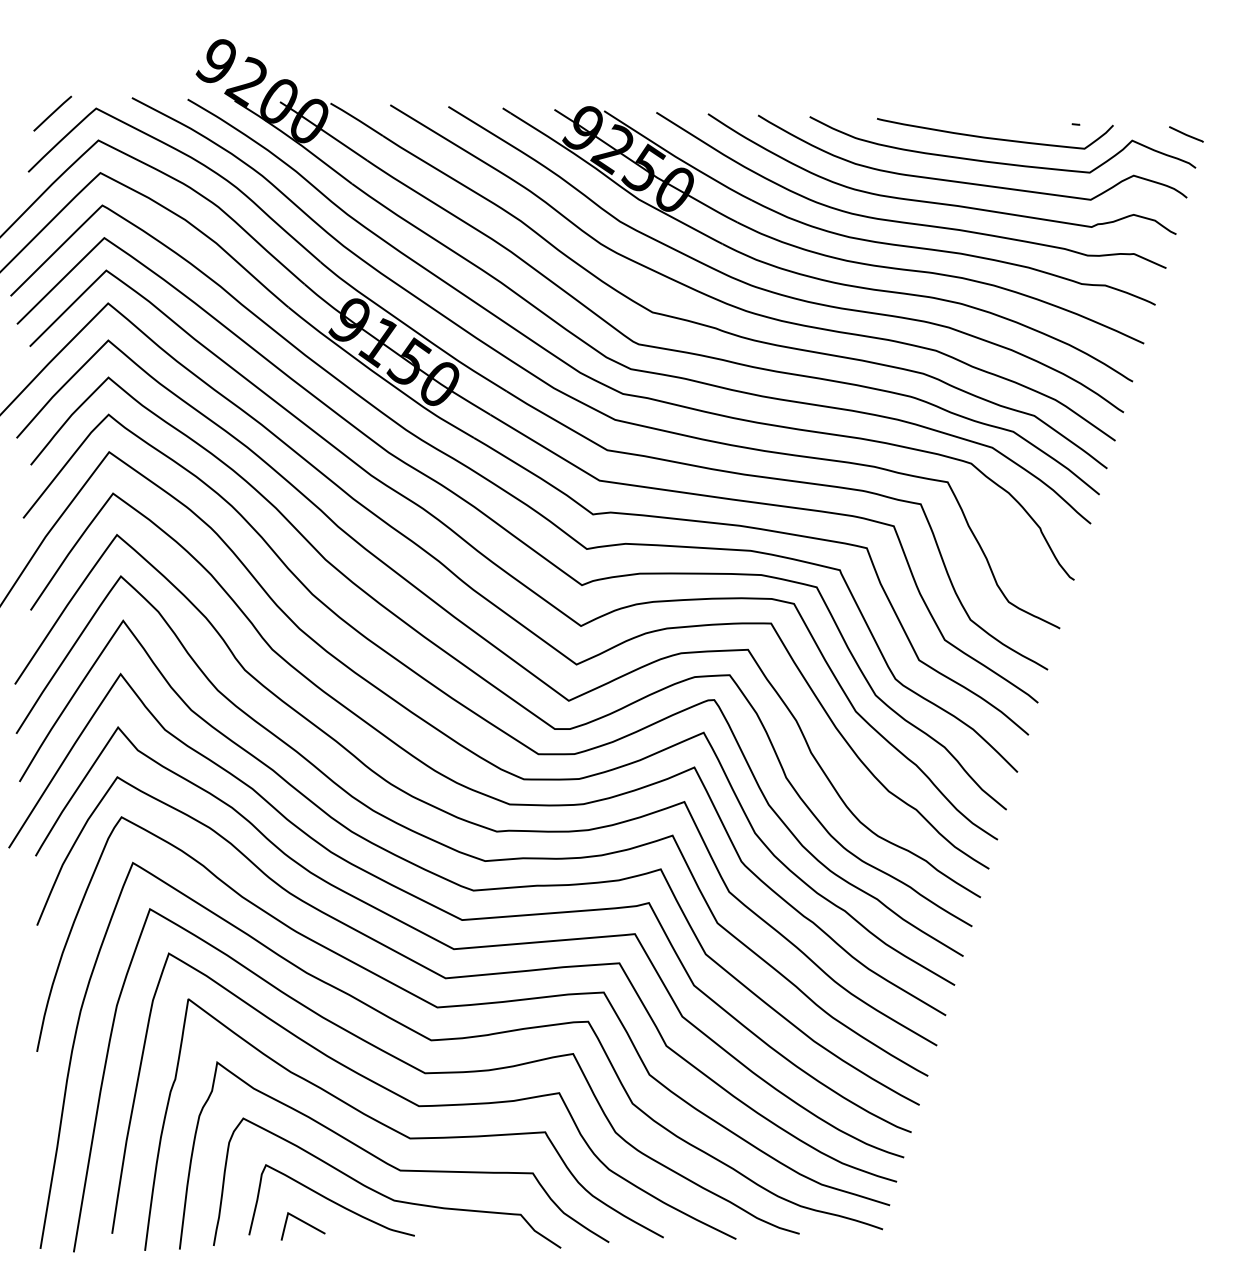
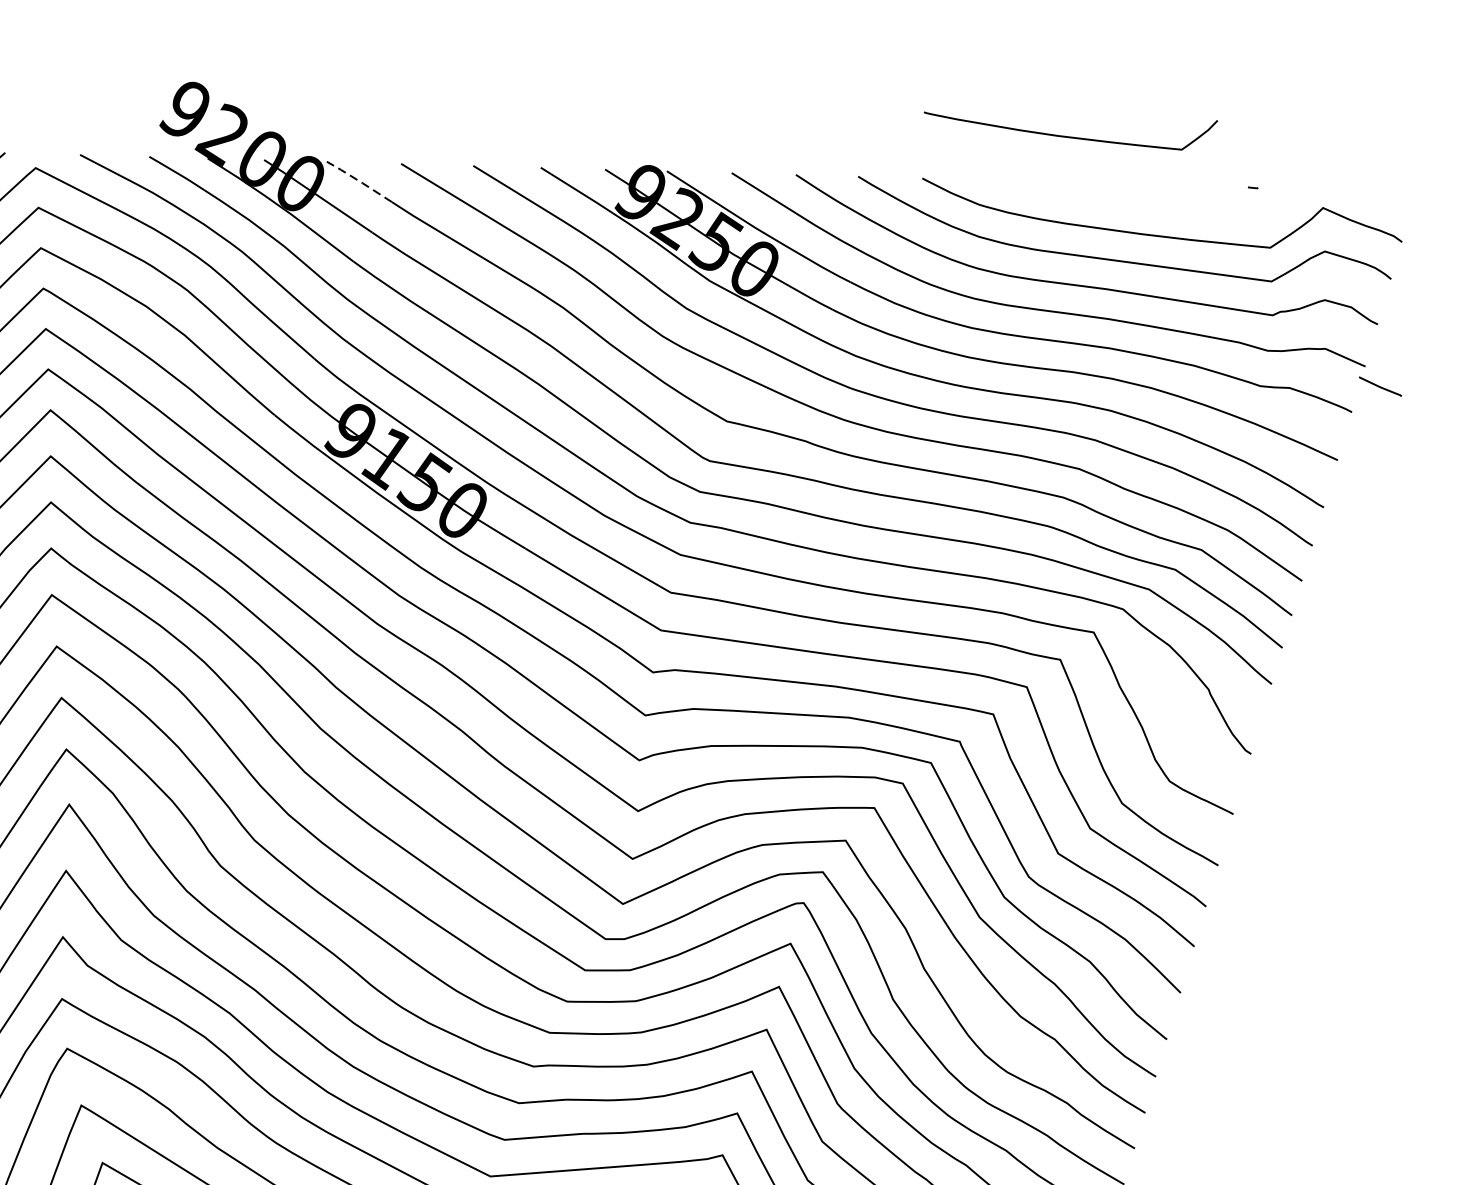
line: (356, 118) -> (359, 180), solid -> dashed
line: (1186, 134) -> (1380, 386), moved
curve: (994, 137) -> (1069, 135), moved

